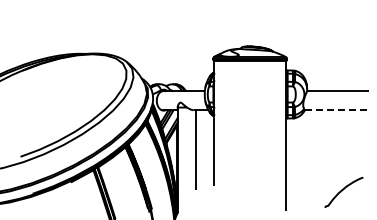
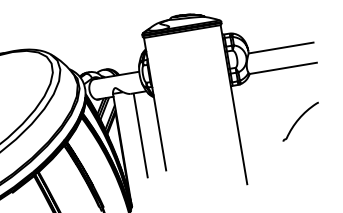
line: (336, 110) -> (283, 68), dashed -> solid
curve: (343, 190) -> (299, 119), moved

